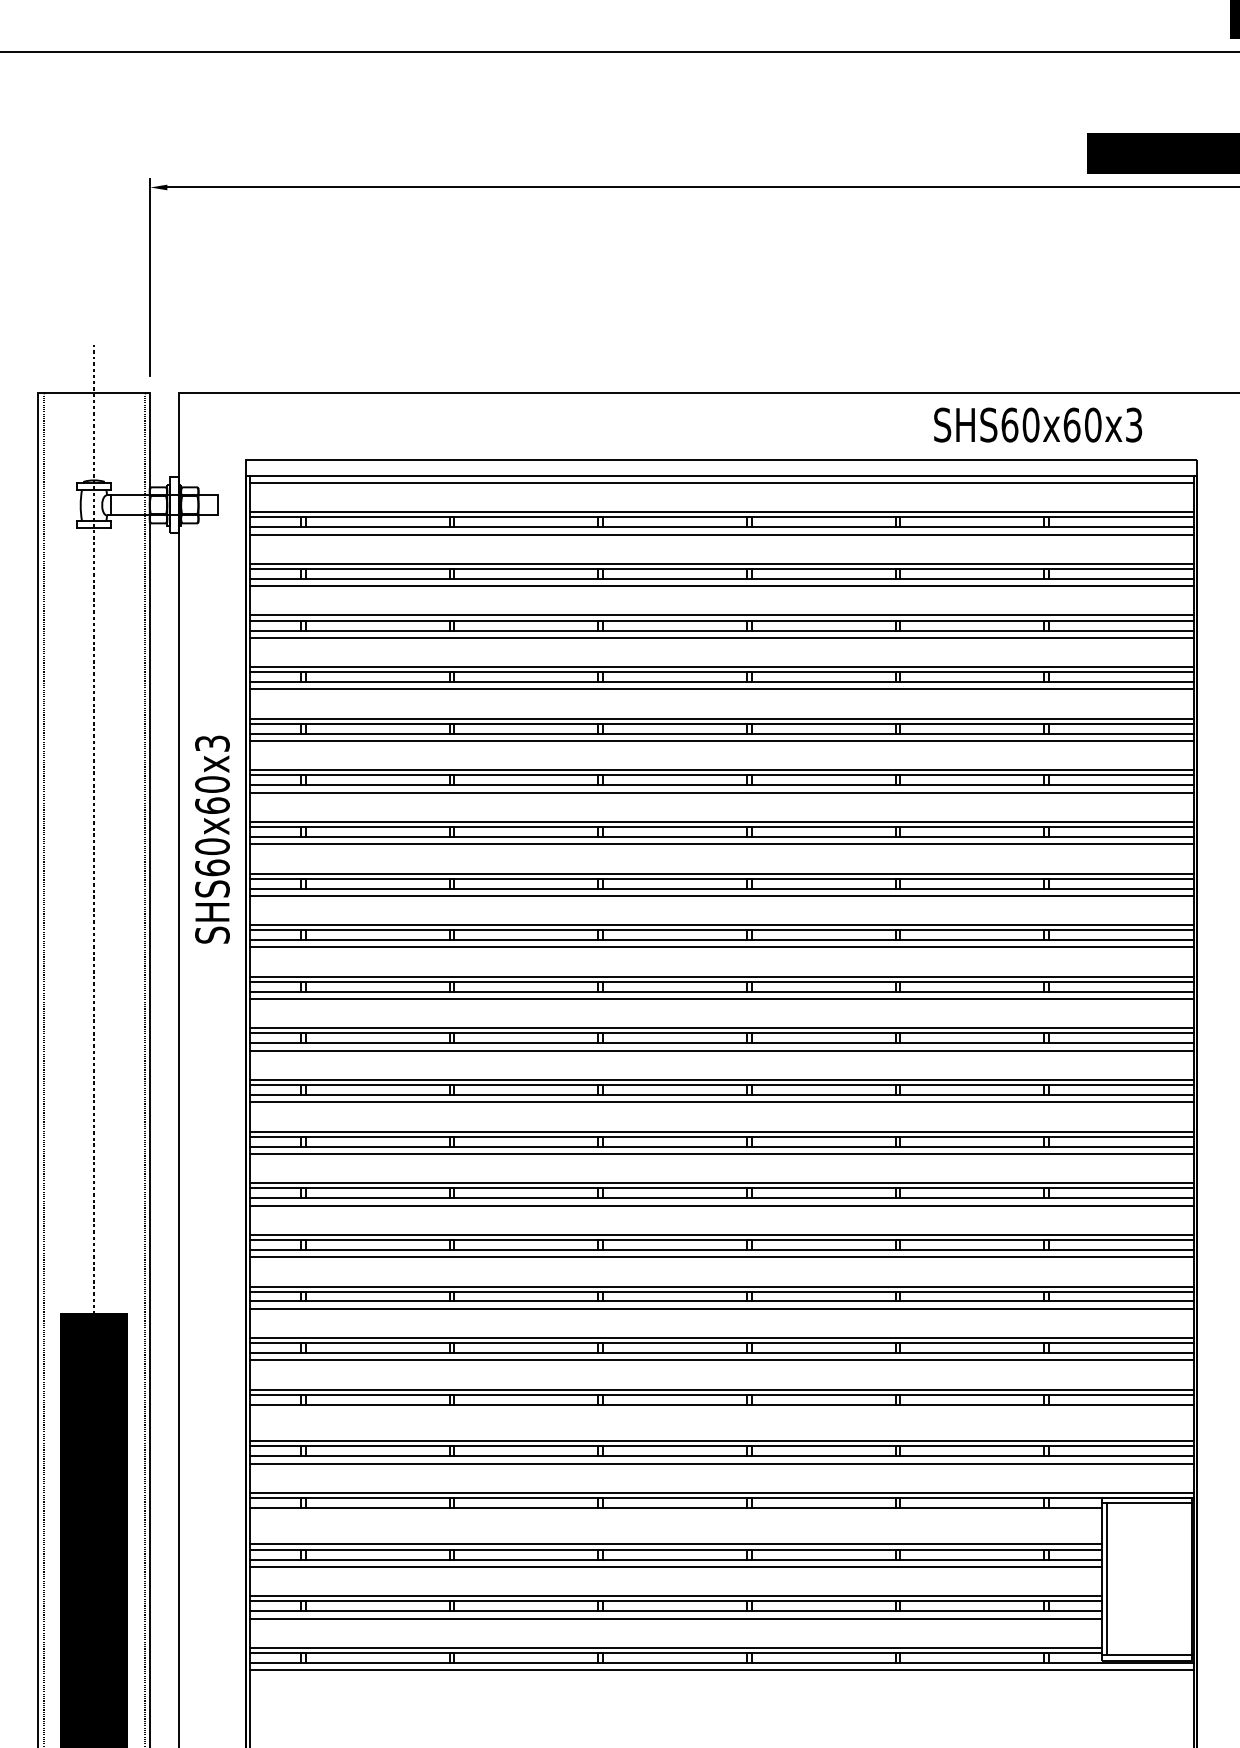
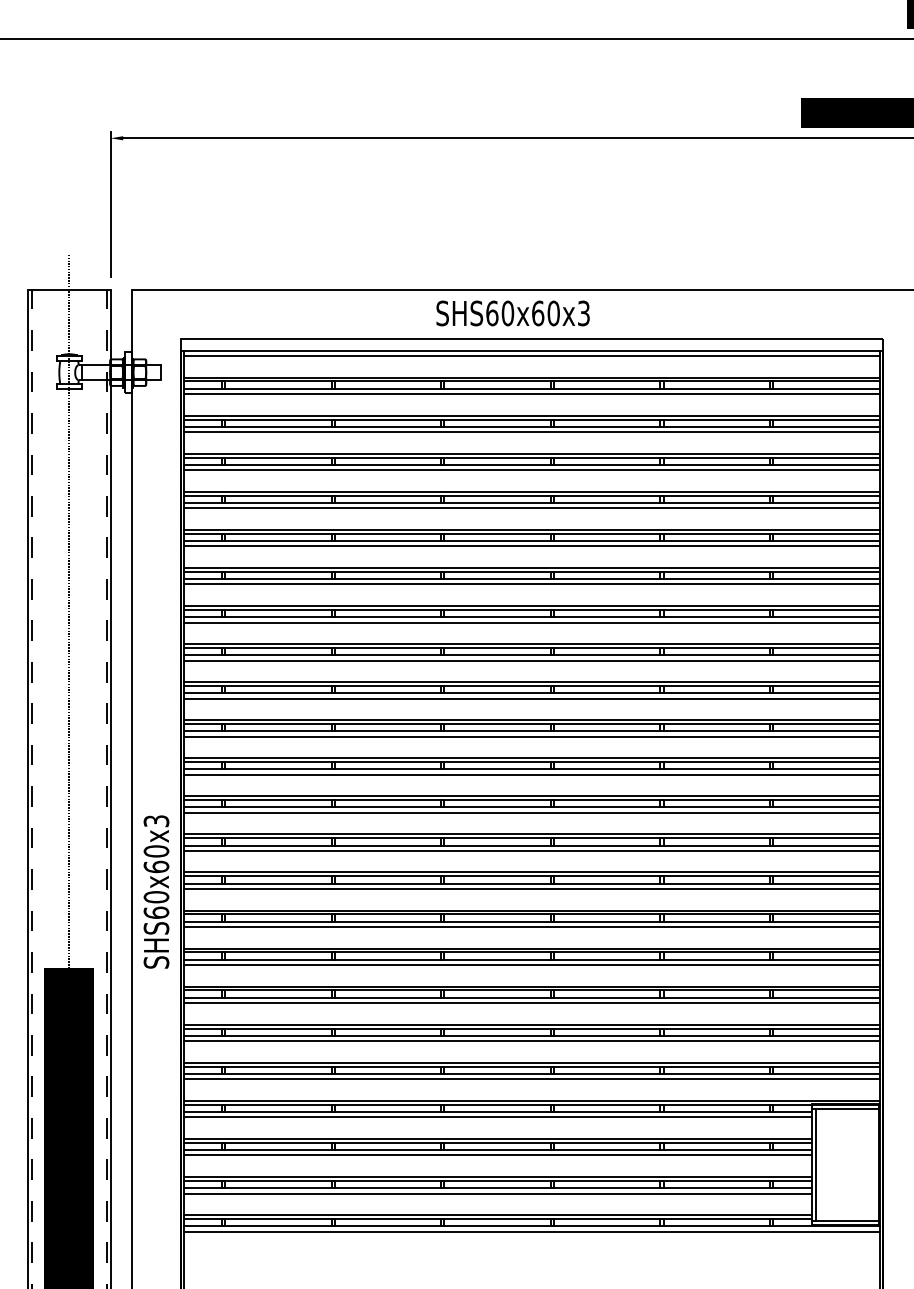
text: (1038, 424) -> (513, 313), moved
text: (212, 839) -> (156, 891), moved
line: (721, 1412) -> (531, 1041), added
line: (675, 1515) -> (497, 1117), added

